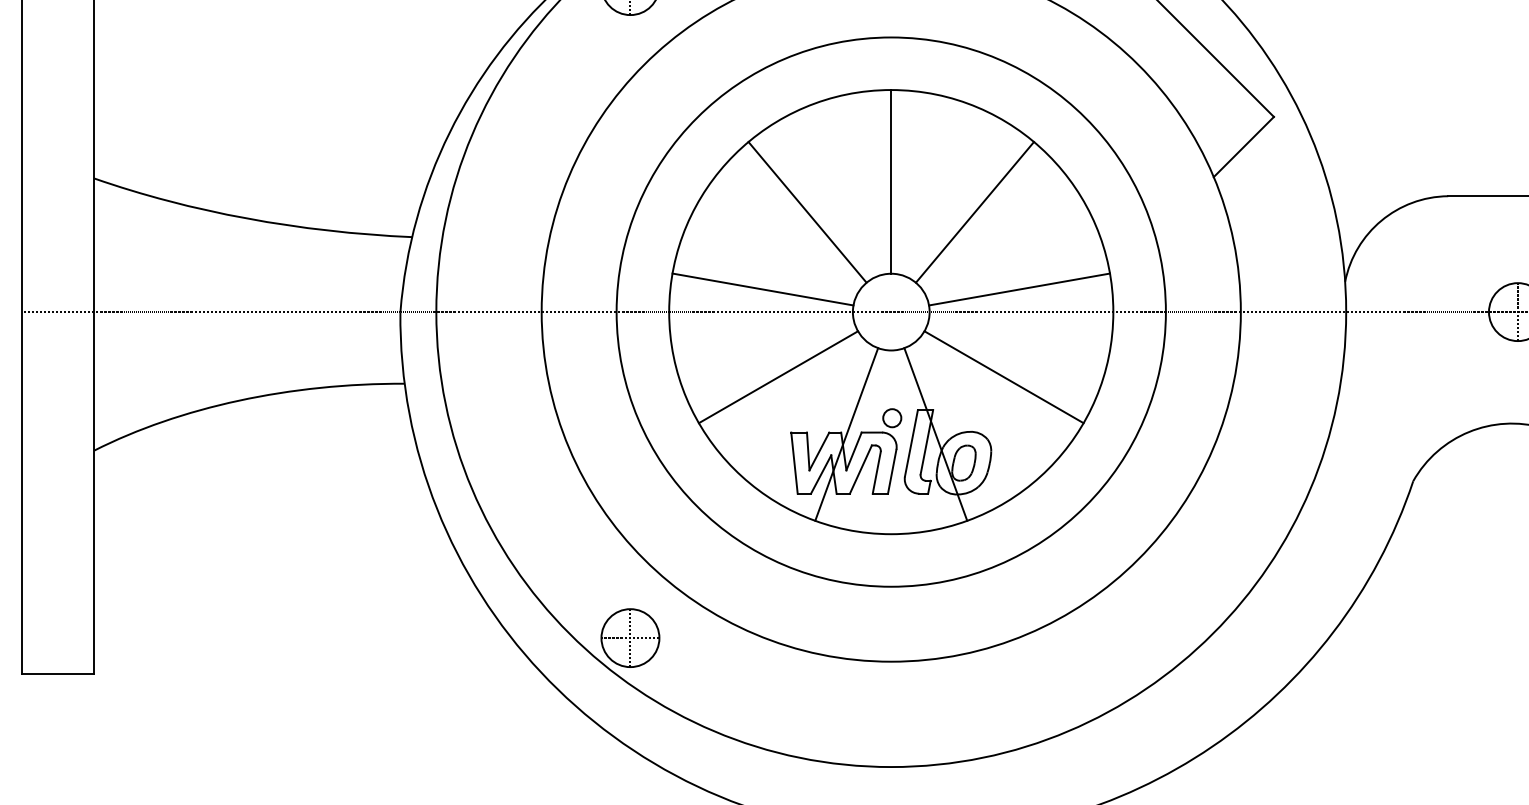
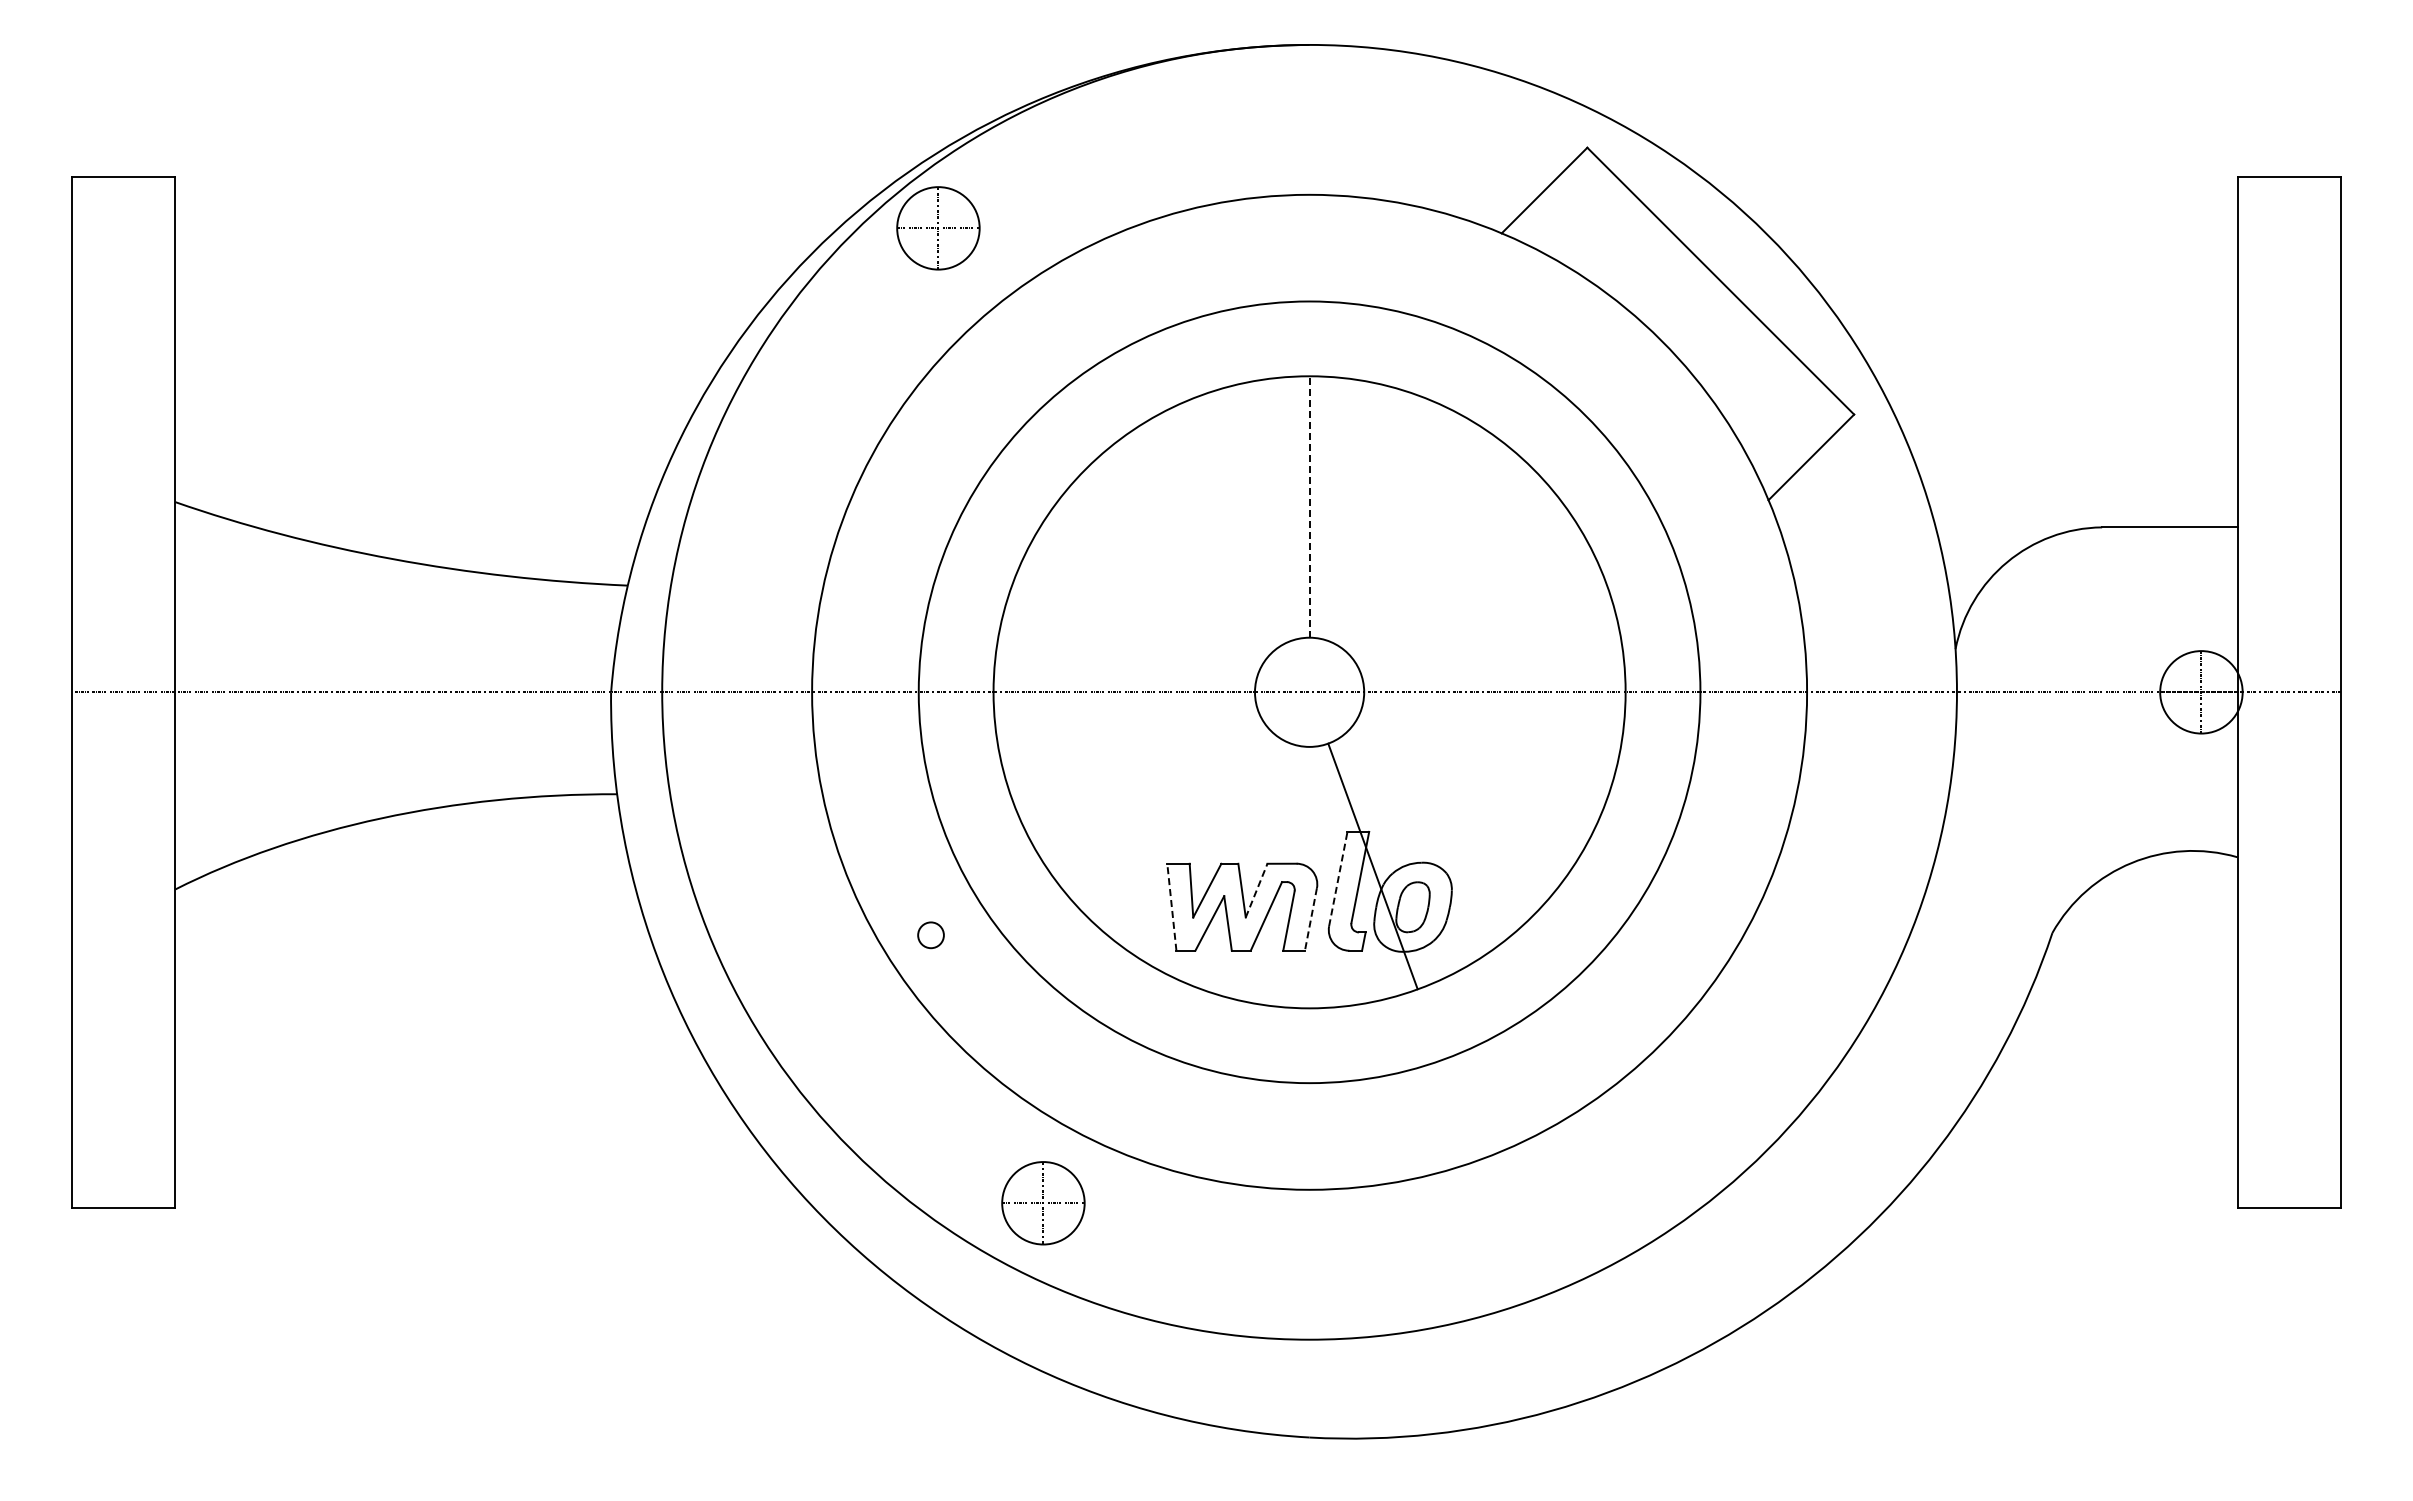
line: (891, 182) -> (1309, 507), solid -> dashed
line: (807, 212) -> (1190, 550), removed
line: (974, 212) -> (1428, 550), removed
line: (762, 289) -> (1126, 659), removed
line: (1019, 289) -> (1491, 659), removed
line: (778, 376) -> (1148, 784), removed
line: (1003, 376) -> (1469, 784), removed
circle: (891, 418) -> (930, 935), moved
line: (846, 434) -> (1245, 866), removed
line: (911, 442) -> (1338, 878), solid -> dashed
line: (853, 451) -> (1256, 890), solid -> dashed
line: (794, 463) -> (1171, 907), solid -> dashed
line: (891, 471) -> (1310, 919), solid -> dashed
part: (630, 638) -> (1043, 1203), moved

